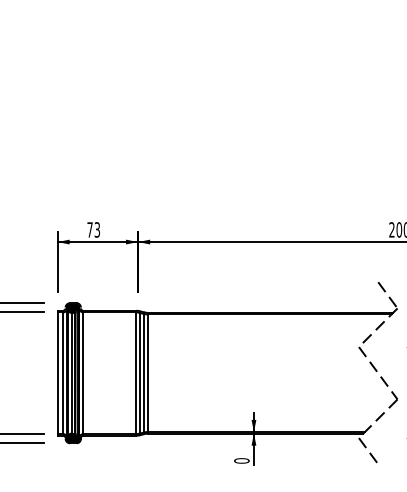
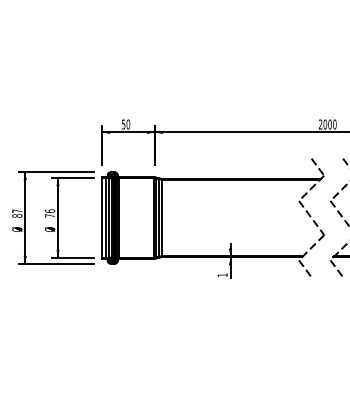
text: (92, 229) -> (125, 124), 73 -> 50
text: (241, 461) -> (222, 275), 0 -> 1

